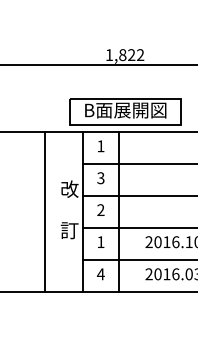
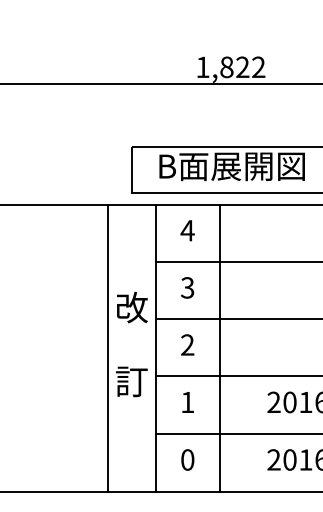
text: (100, 146) -> (186, 231), 1 -> 4
line: (45, 211) -> (108, 347), moved
text: (100, 274) -> (186, 460), 4 -> 0

